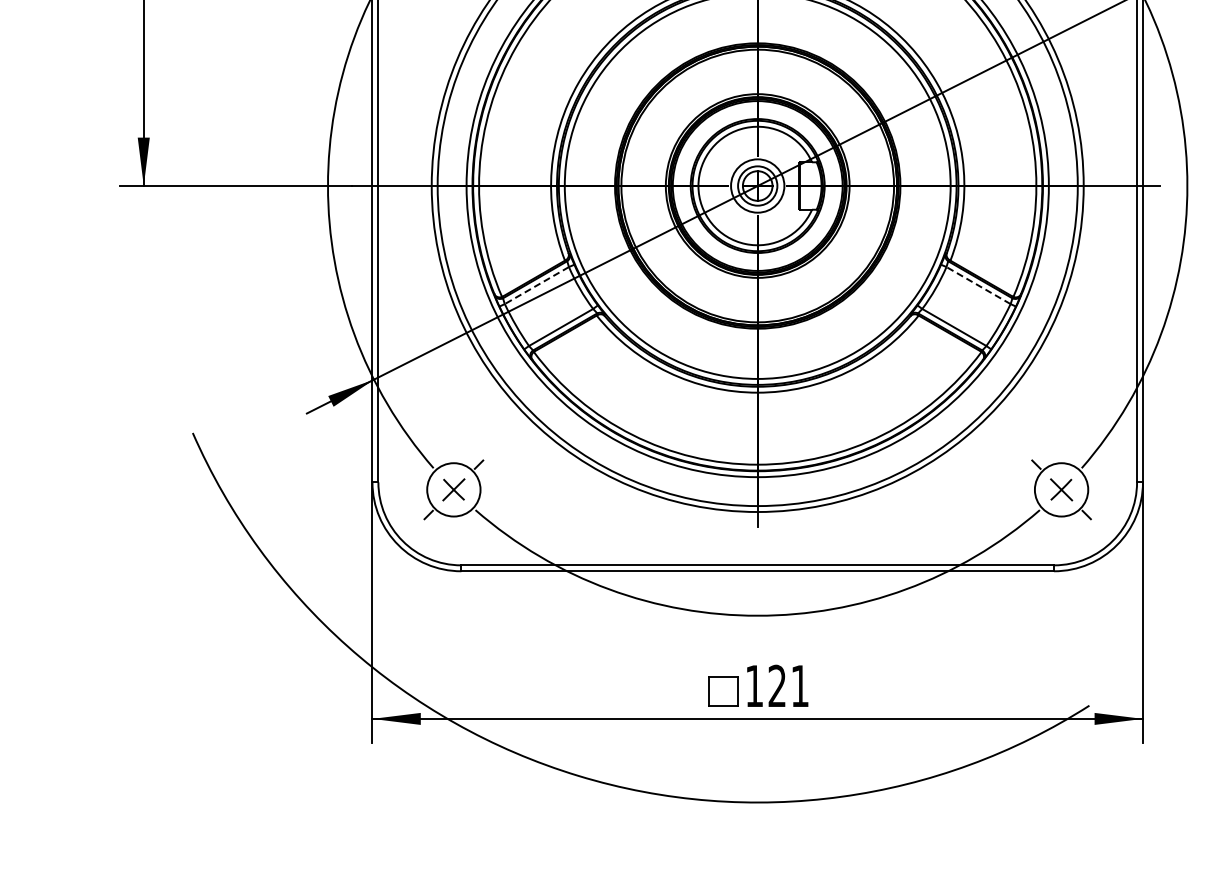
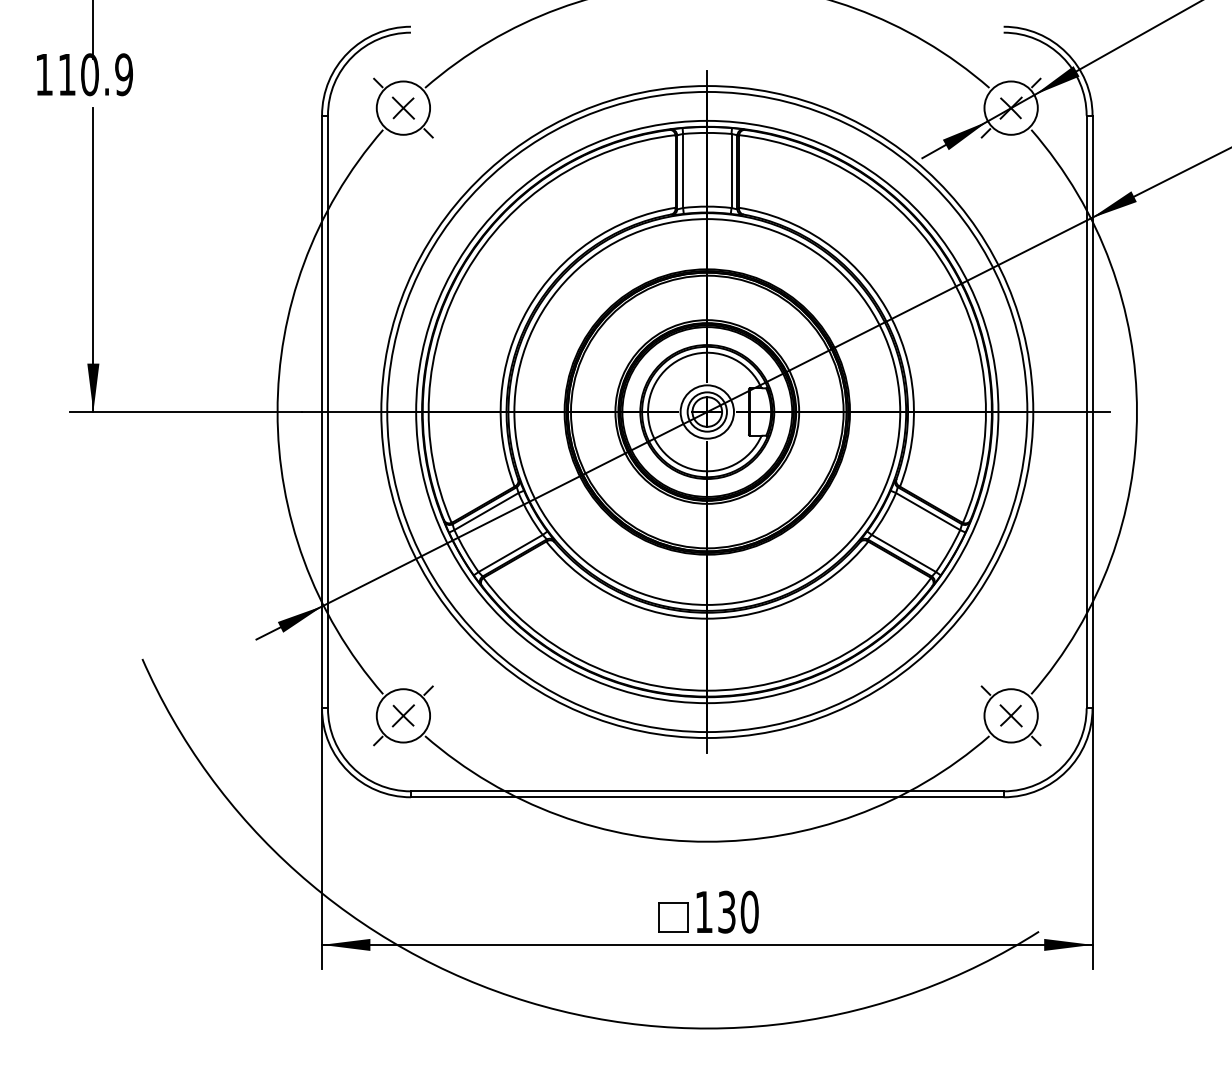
line: (536, 285) -> (486, 511), dashed -> solid
line: (977, 285) -> (927, 511), dashed -> solid
text: (788, 685) -> (738, 911), 121 -> 130

